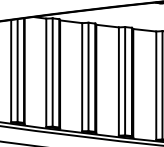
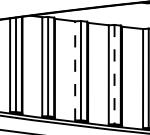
line: (82, 76) -> (75, 70), solid -> dashed
line: (125, 81) -> (114, 74), solid -> dashed

